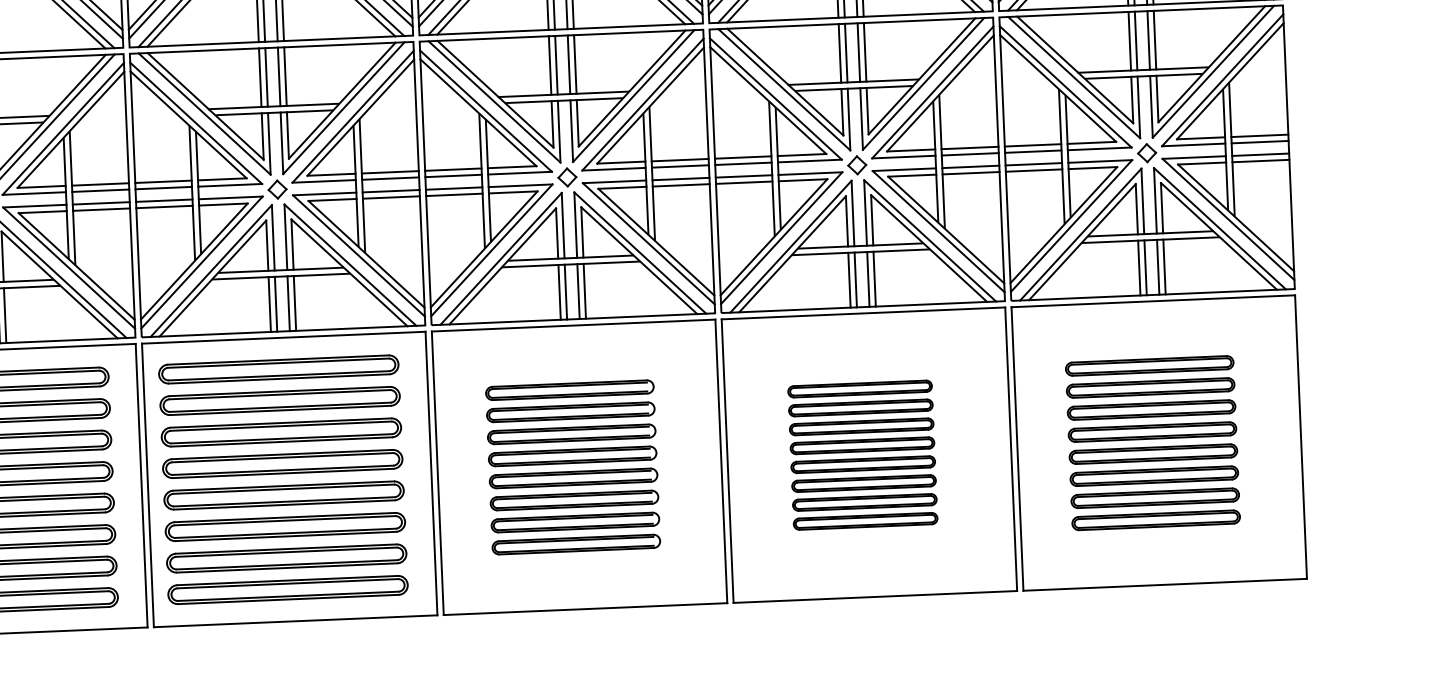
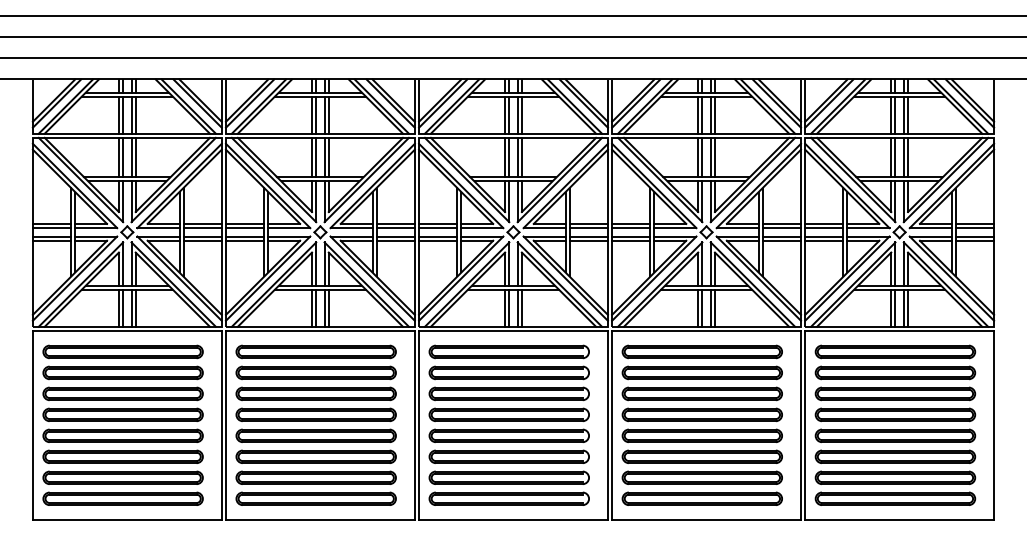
part: (1152, 441) -> (895, 424), size x1.43
part: (861, 454) -> (701, 424), size x1.67
part: (572, 466) -> (508, 424), size x1.43

